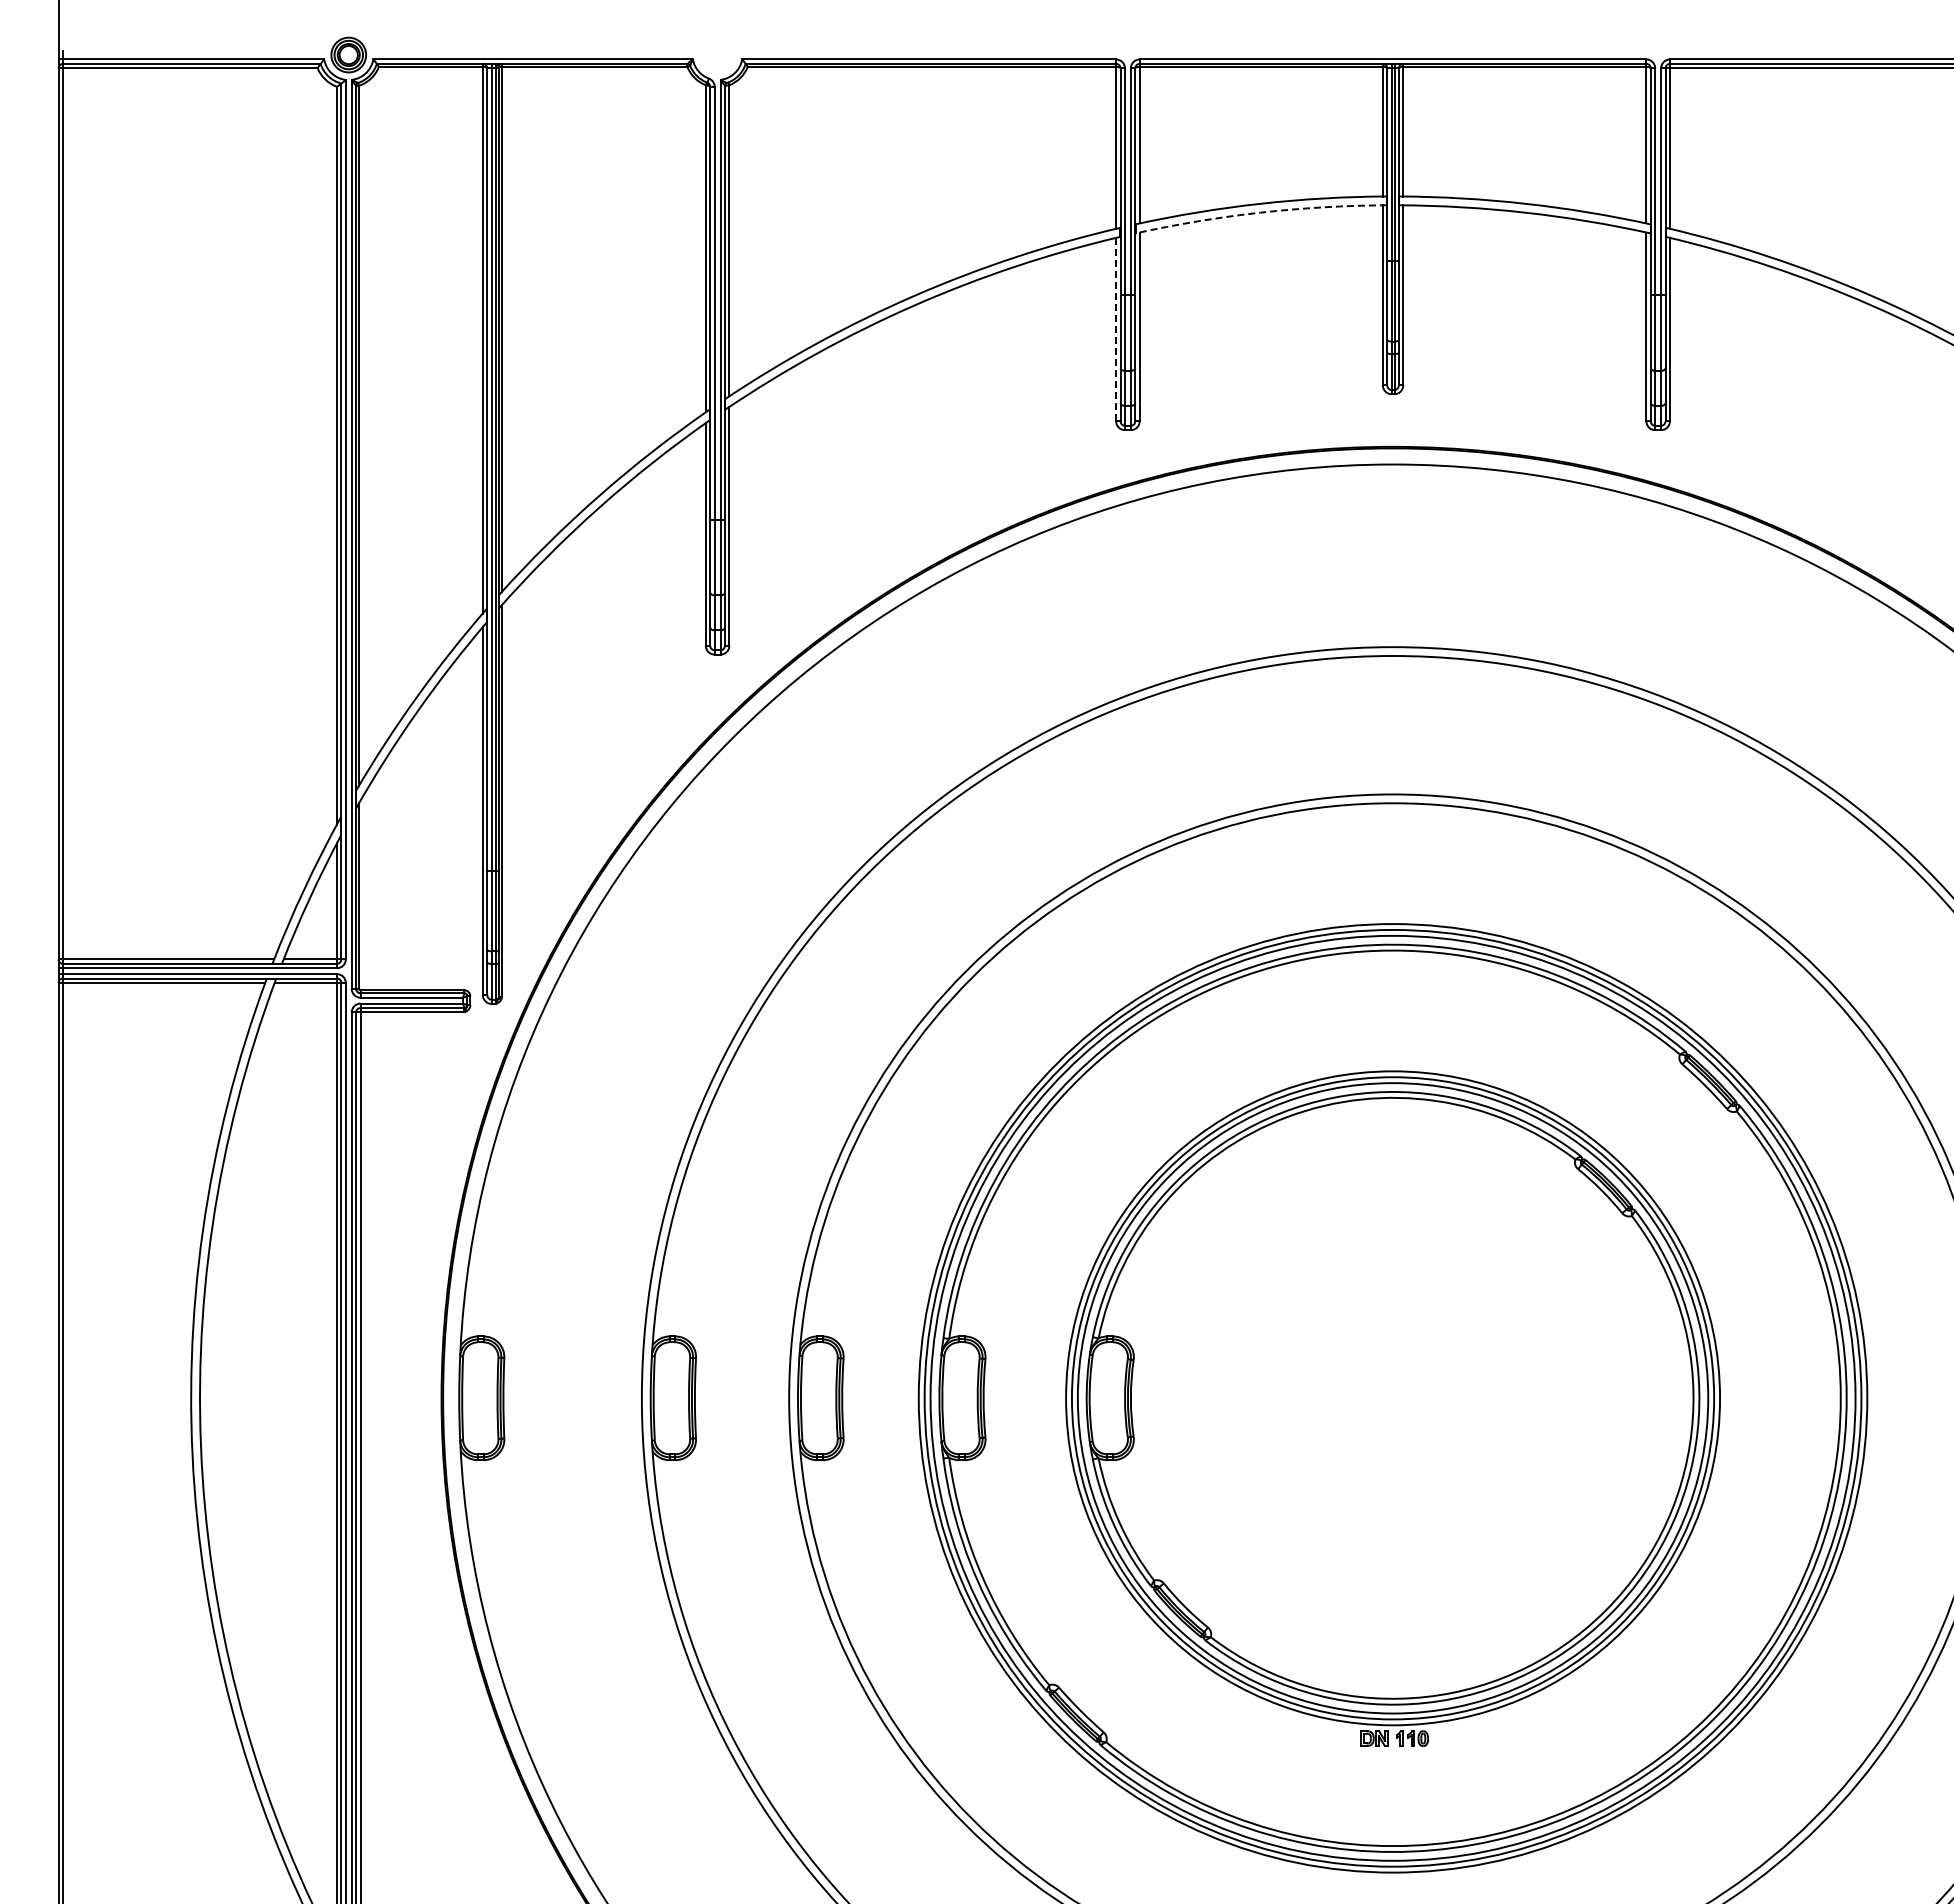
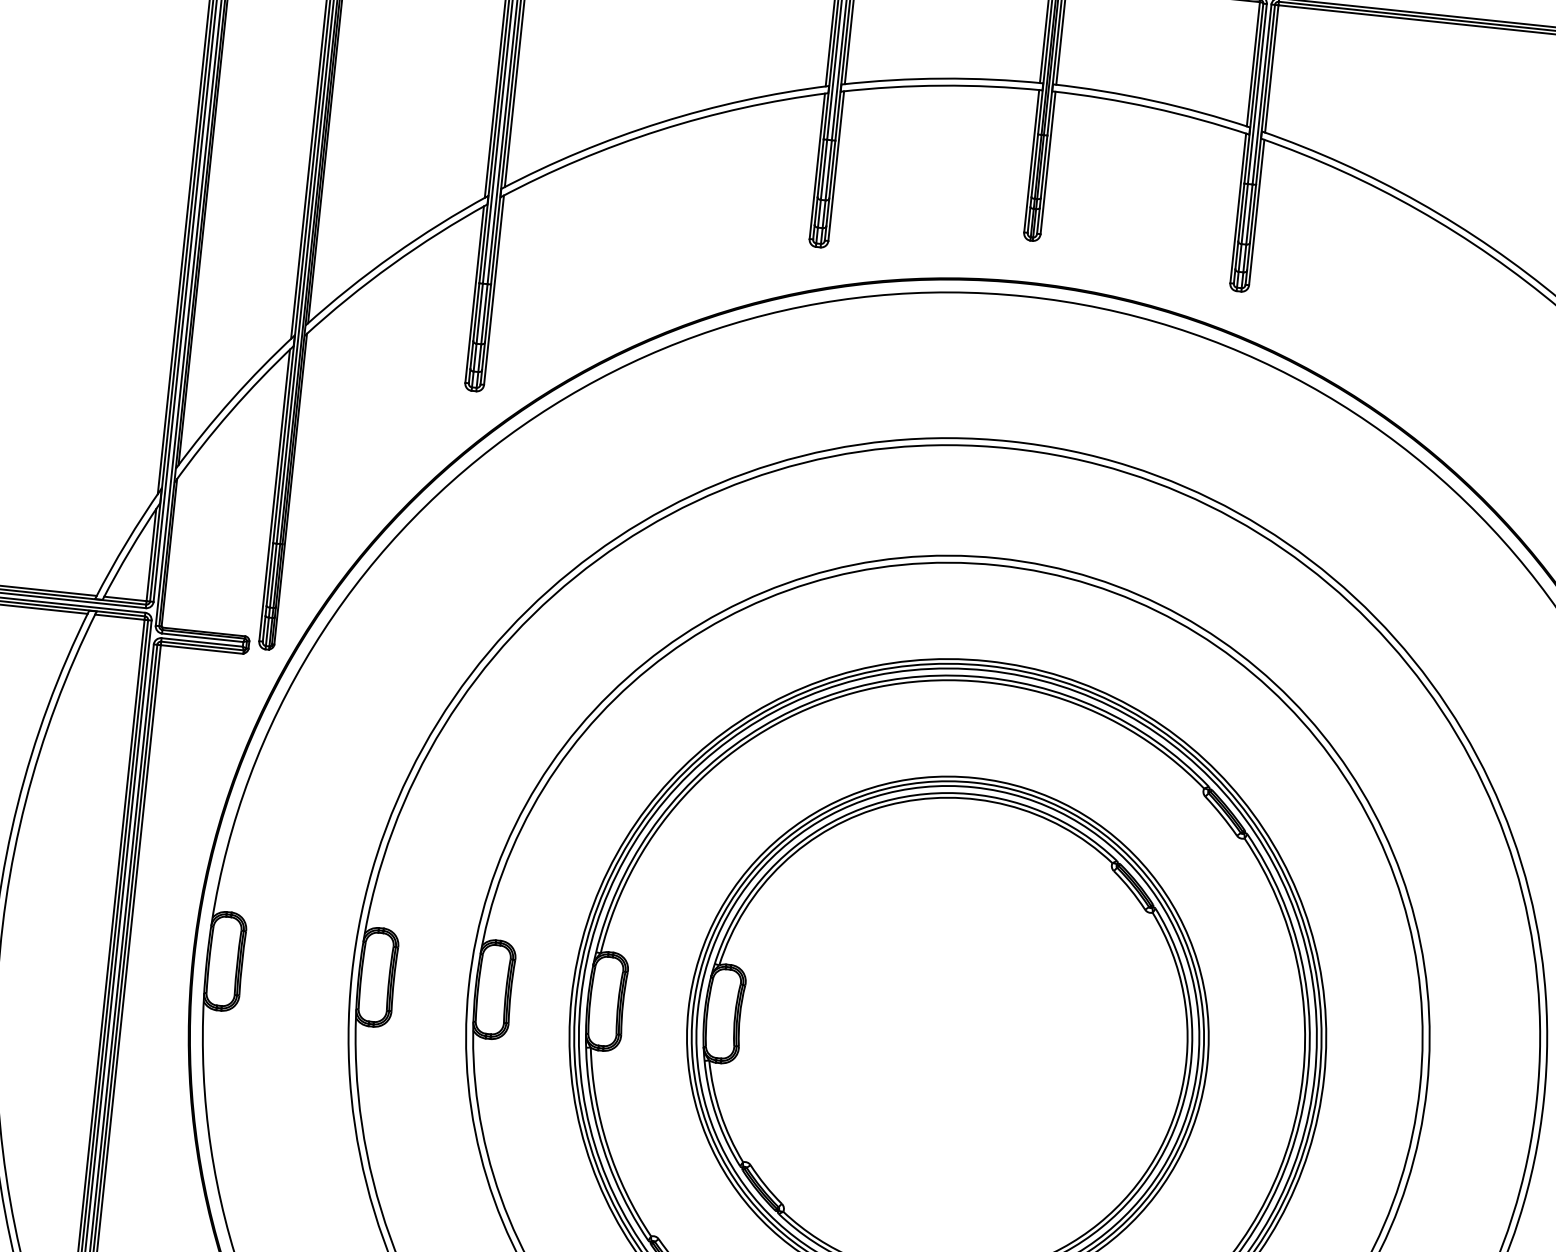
arc: (1260, 212) -> (941, 85), dashed -> solid
line: (1116, 329) -> (817, 166), dashed -> solid

